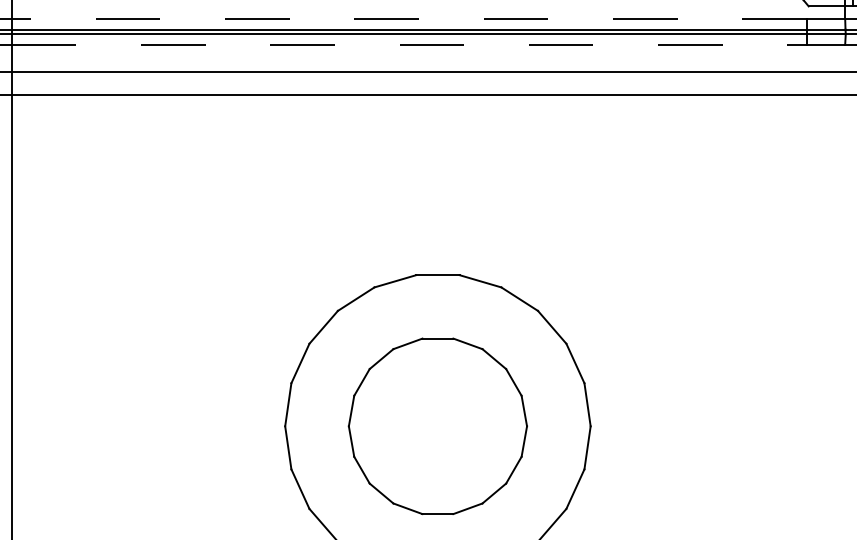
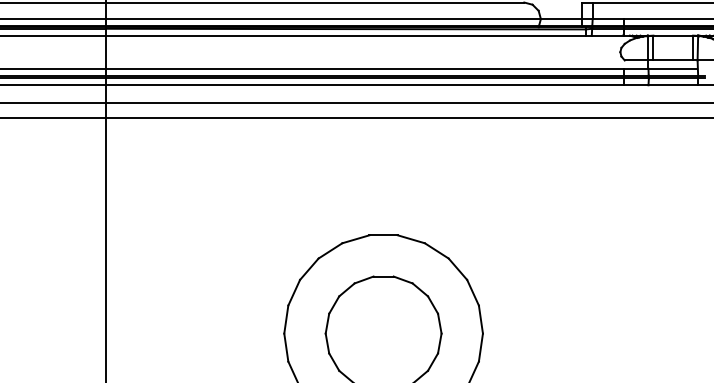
line: (410, 18) -> (365, 68), dashed -> solid
line: (410, 44) -> (365, 85), dashed -> solid

